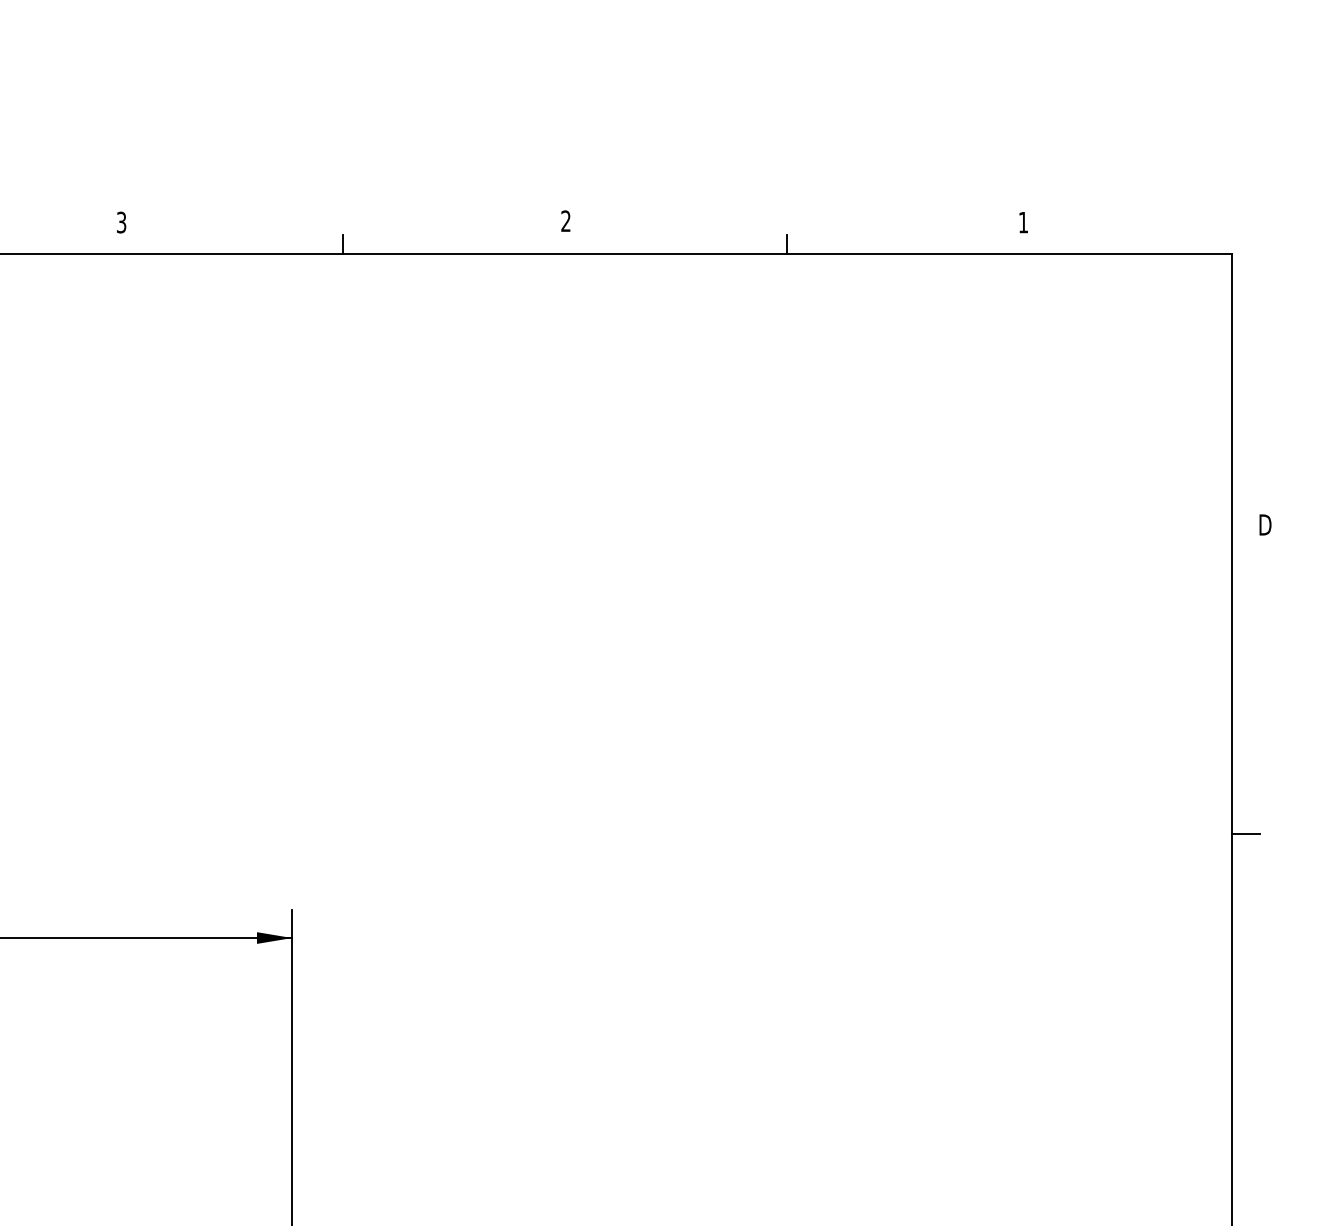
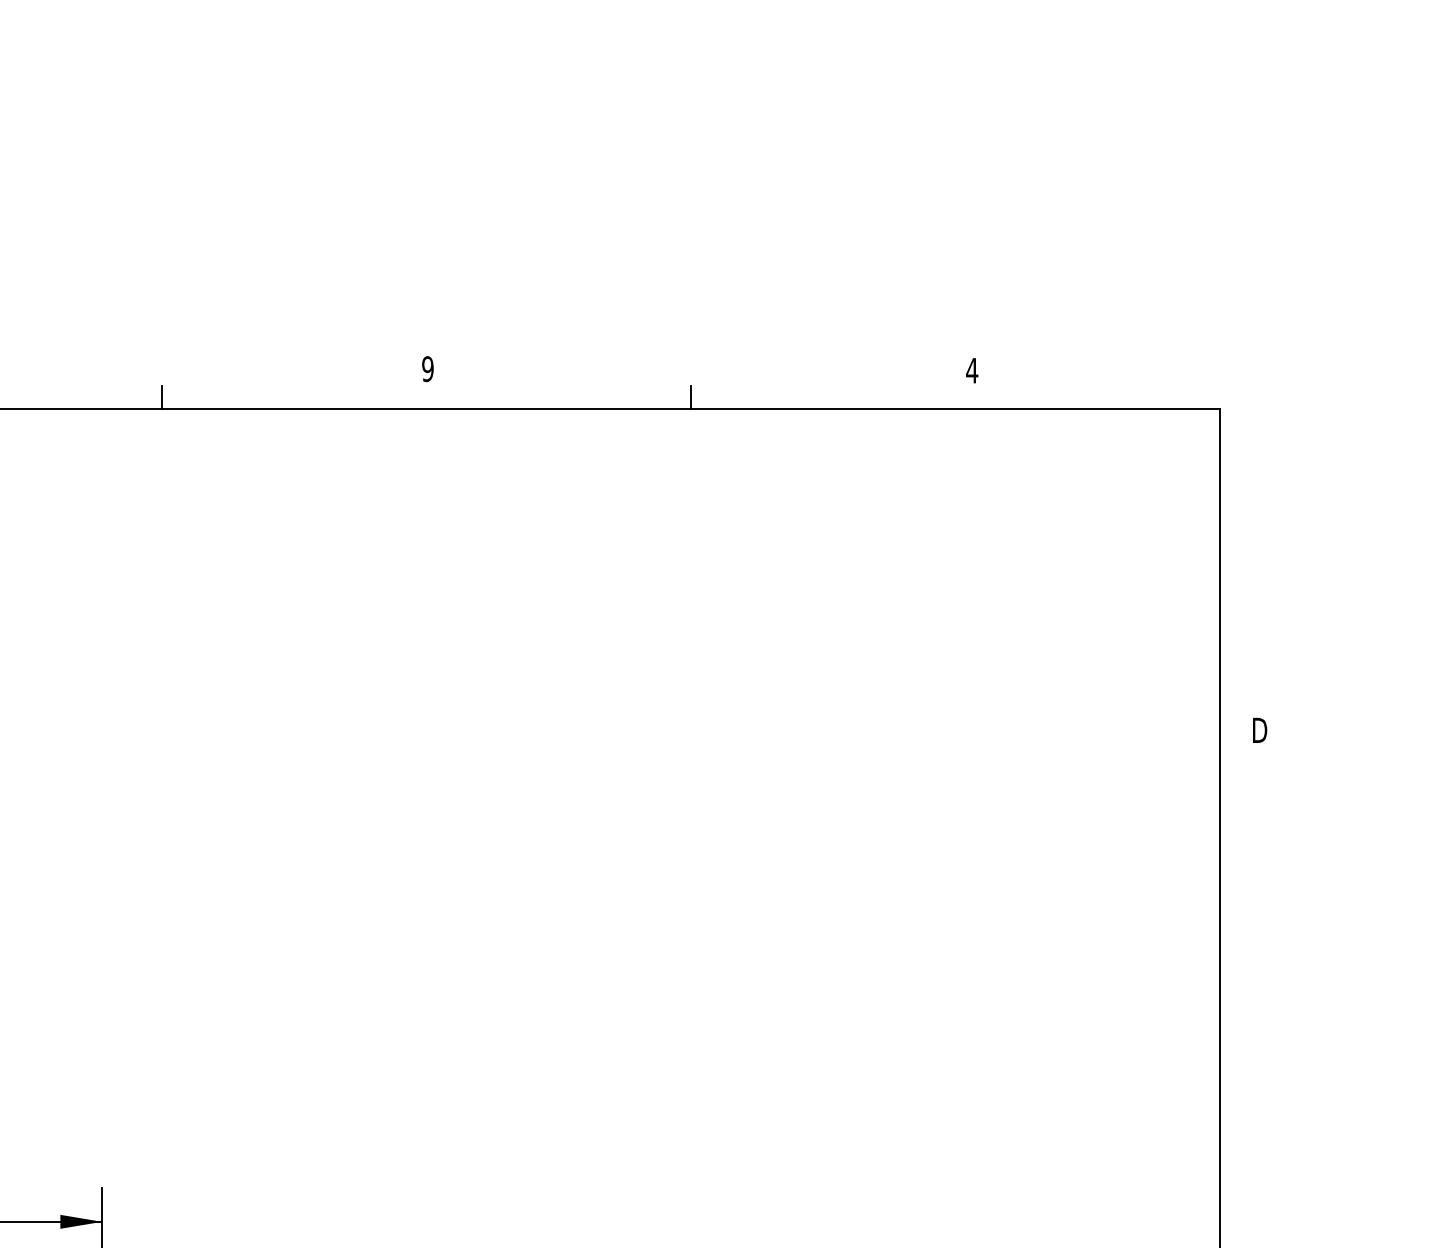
text: (565, 221) -> (427, 369), 2 -> 9
text: (1023, 222) -> (972, 370), 1 -> 4
line: (1245, 834) -> (1236, 1098), removed

